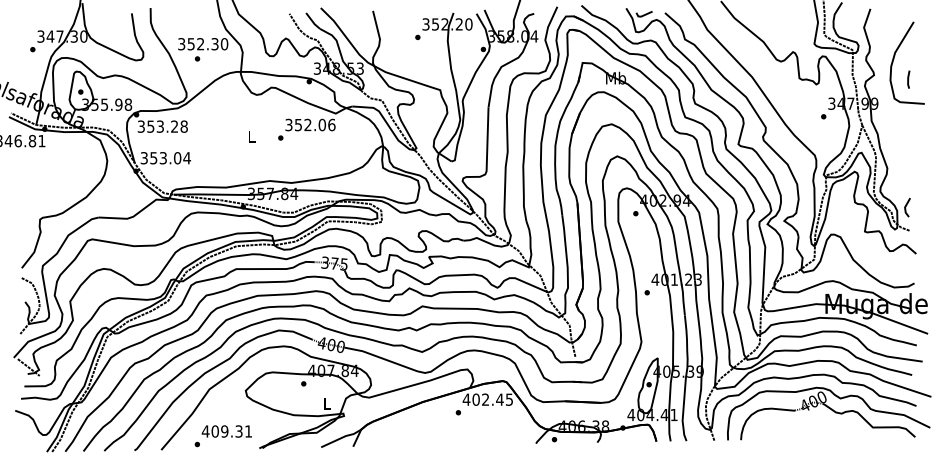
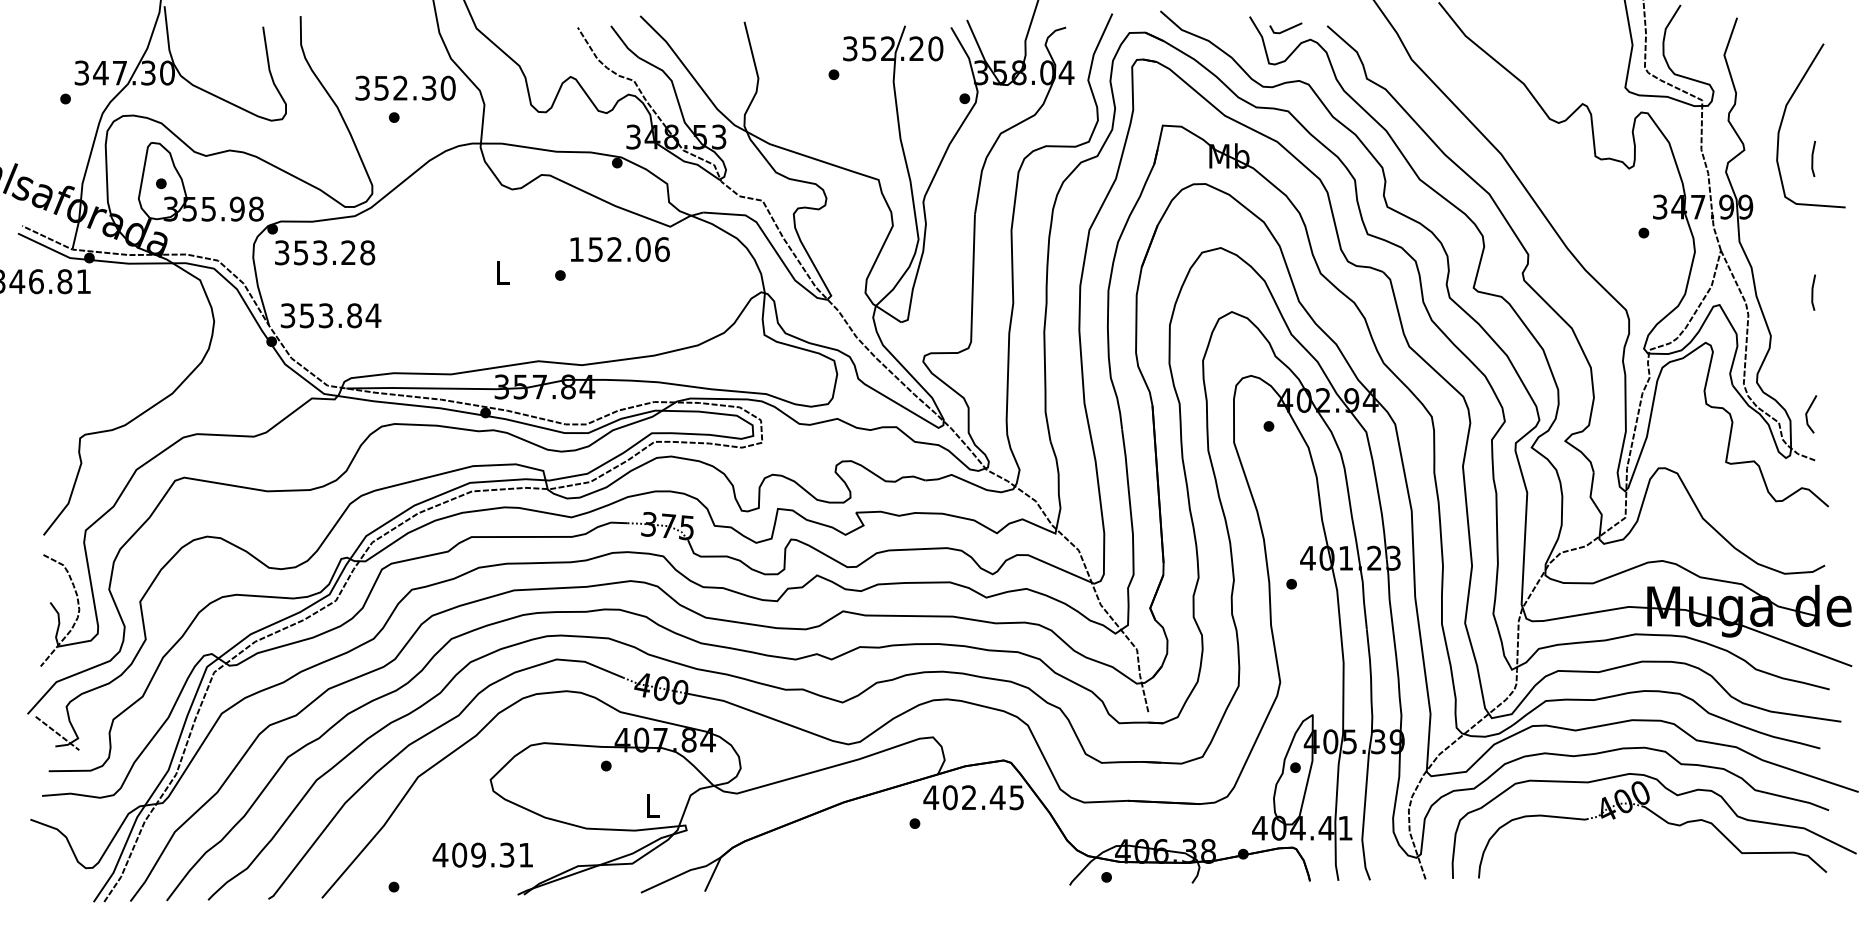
text: (288, 124) -> (575, 248), 352.06 -> 152.06
line: (908, 146) -> (1813, 292), added
text: (177, 158) -> (354, 316), 353.04 -> 353.84
text: (226, 431) -> (481, 855), moved

